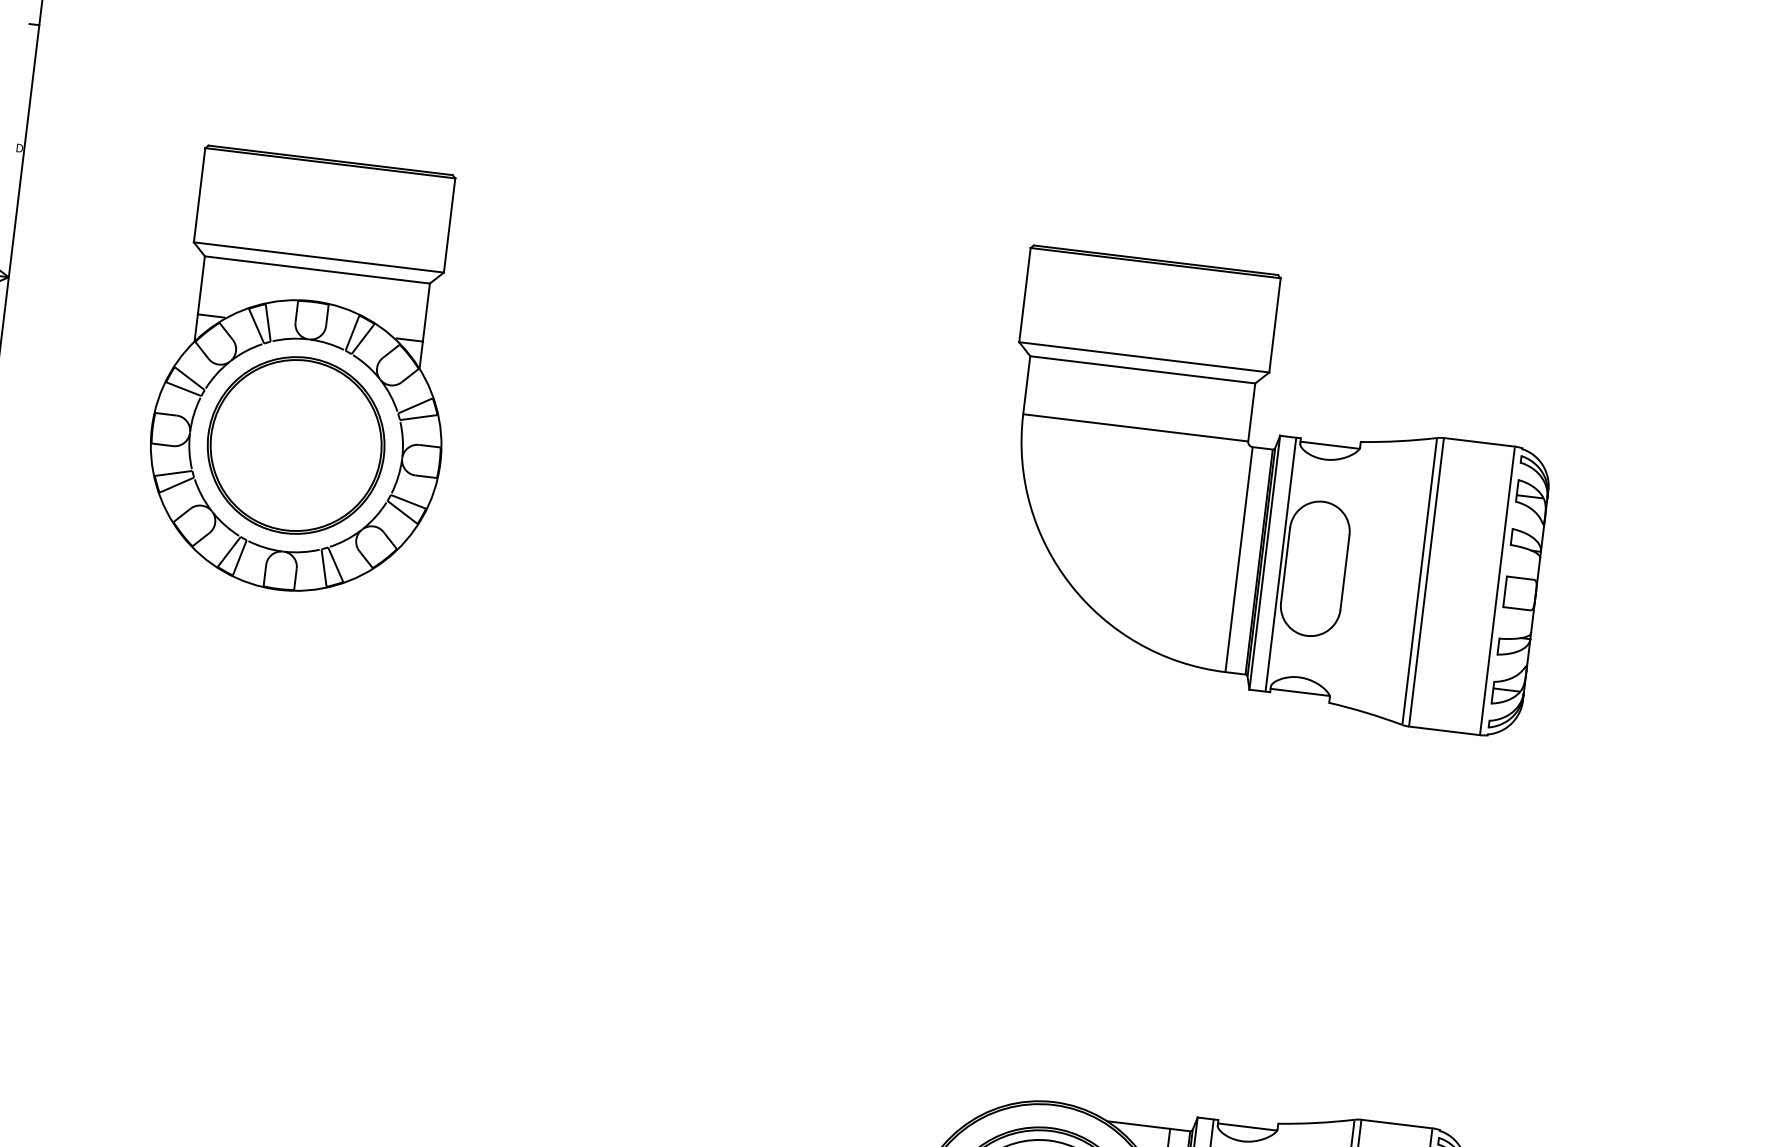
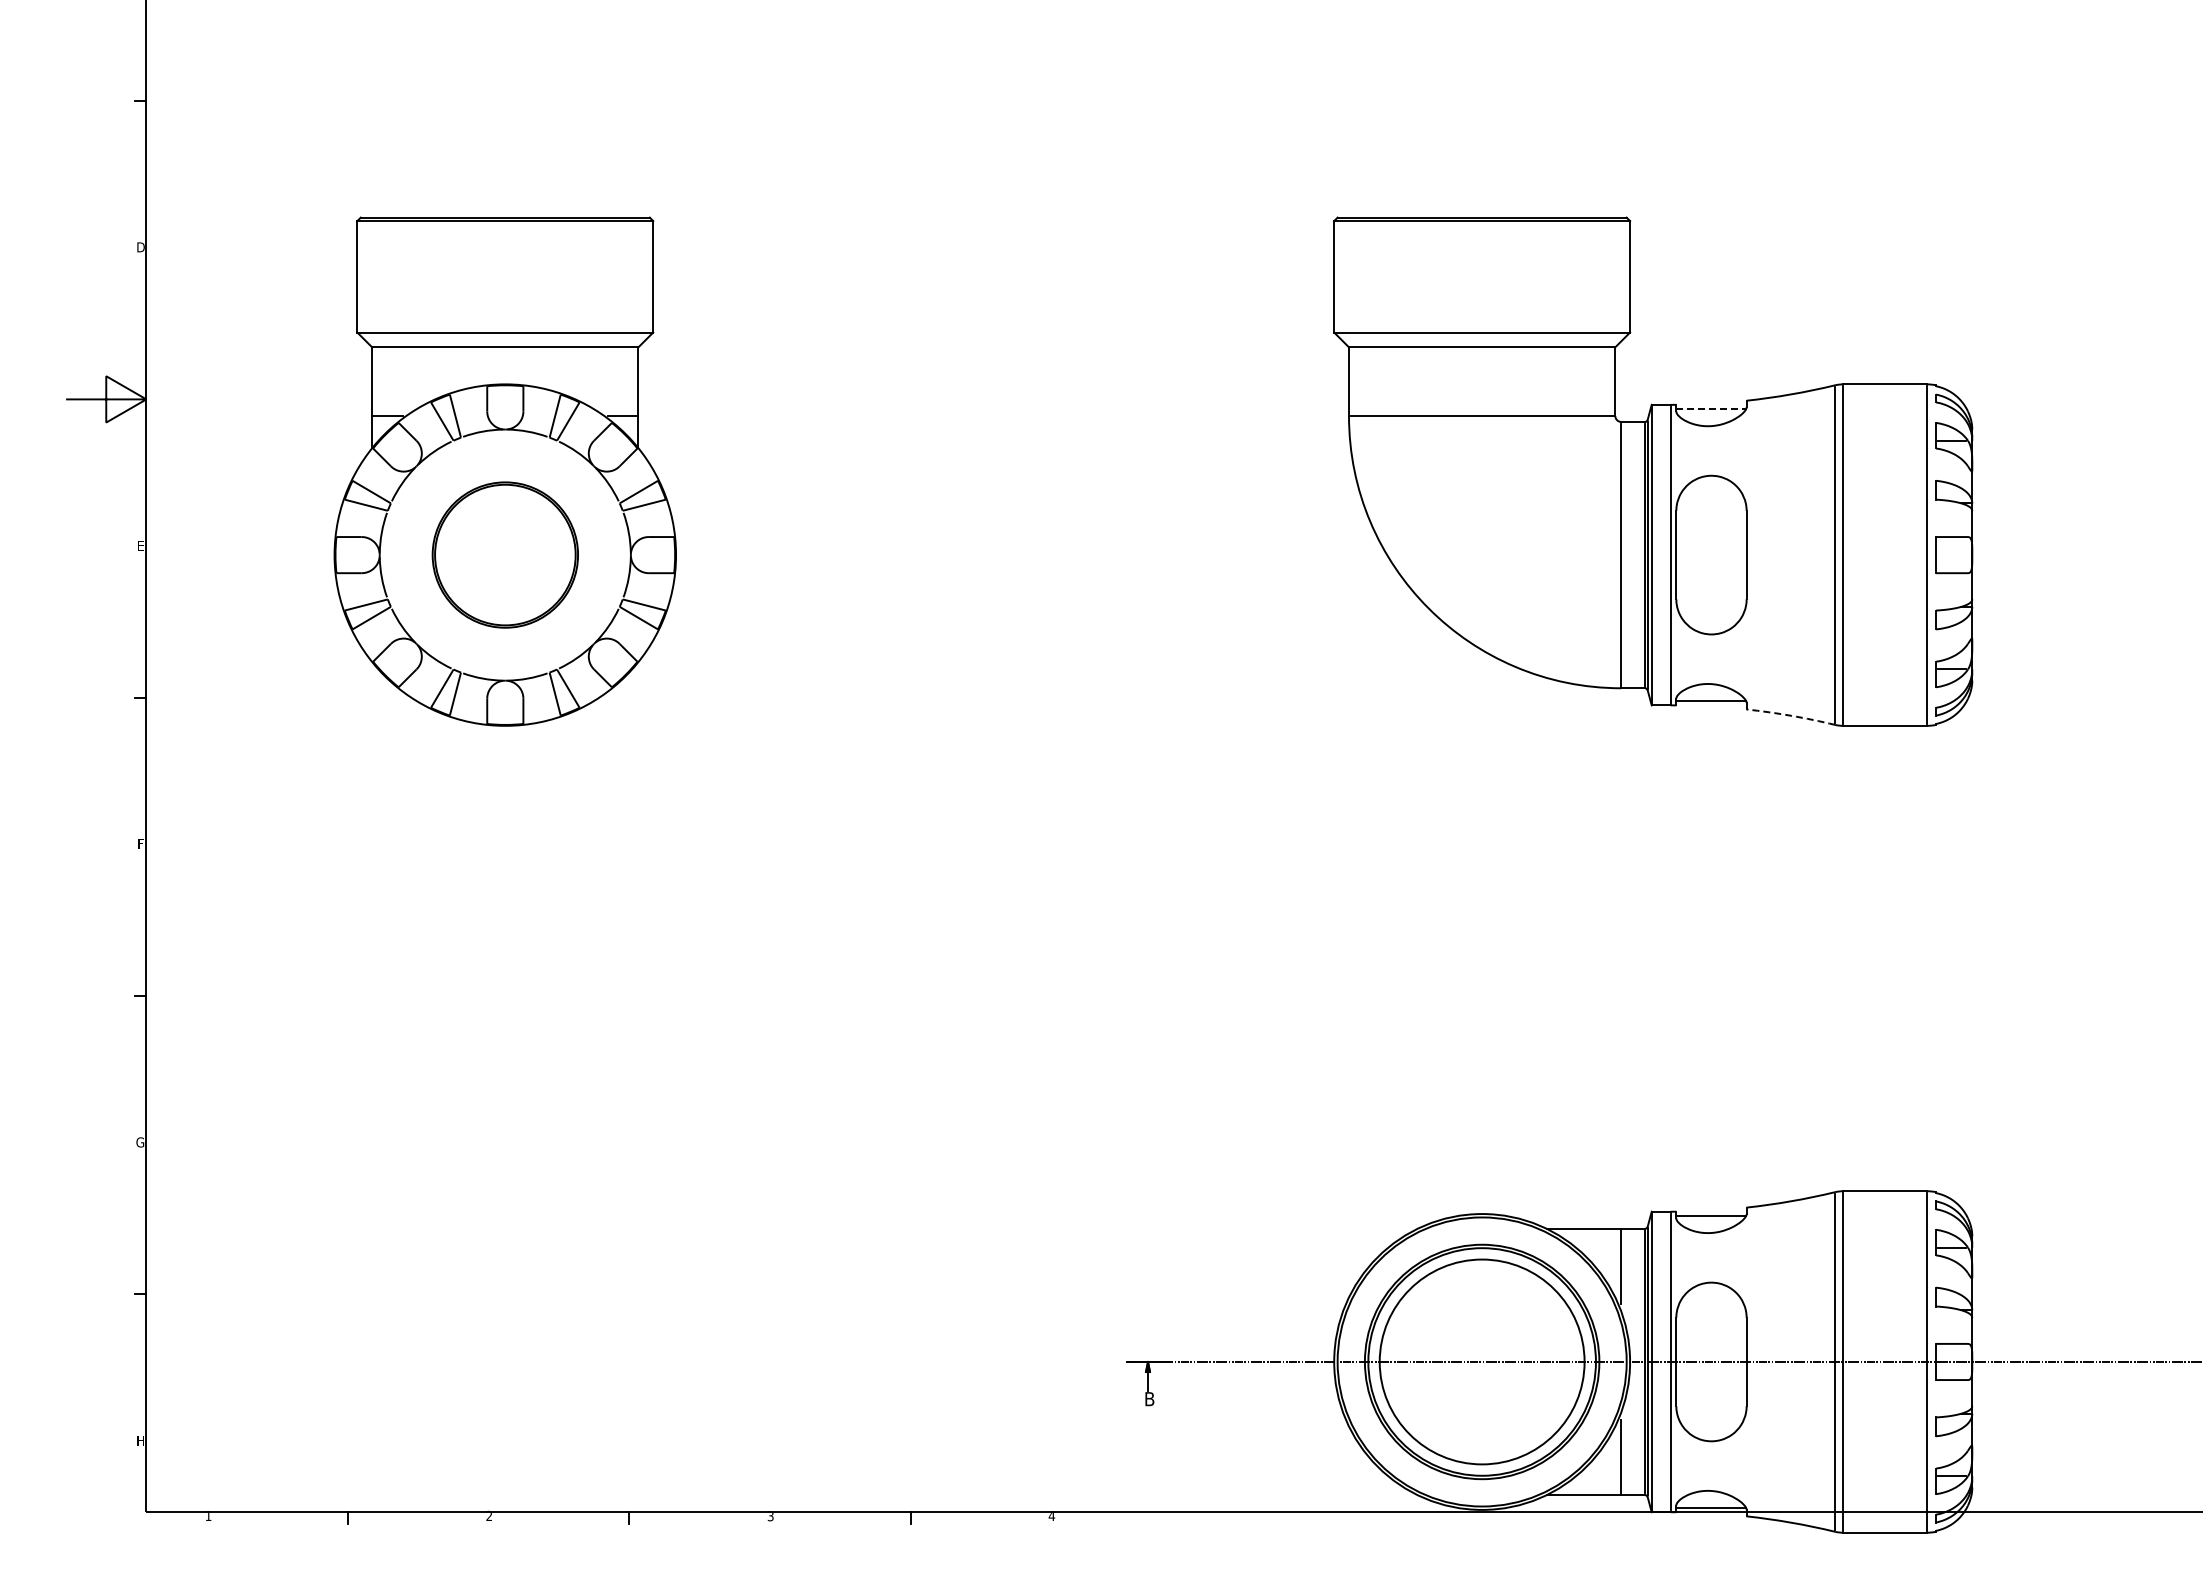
line: (1330, 444) -> (1711, 408), solid -> dashed
part: (296, 445) -> (505, 554), size x0.7
arc: (1366, 712) -> (1791, 715), solid -> dashed

